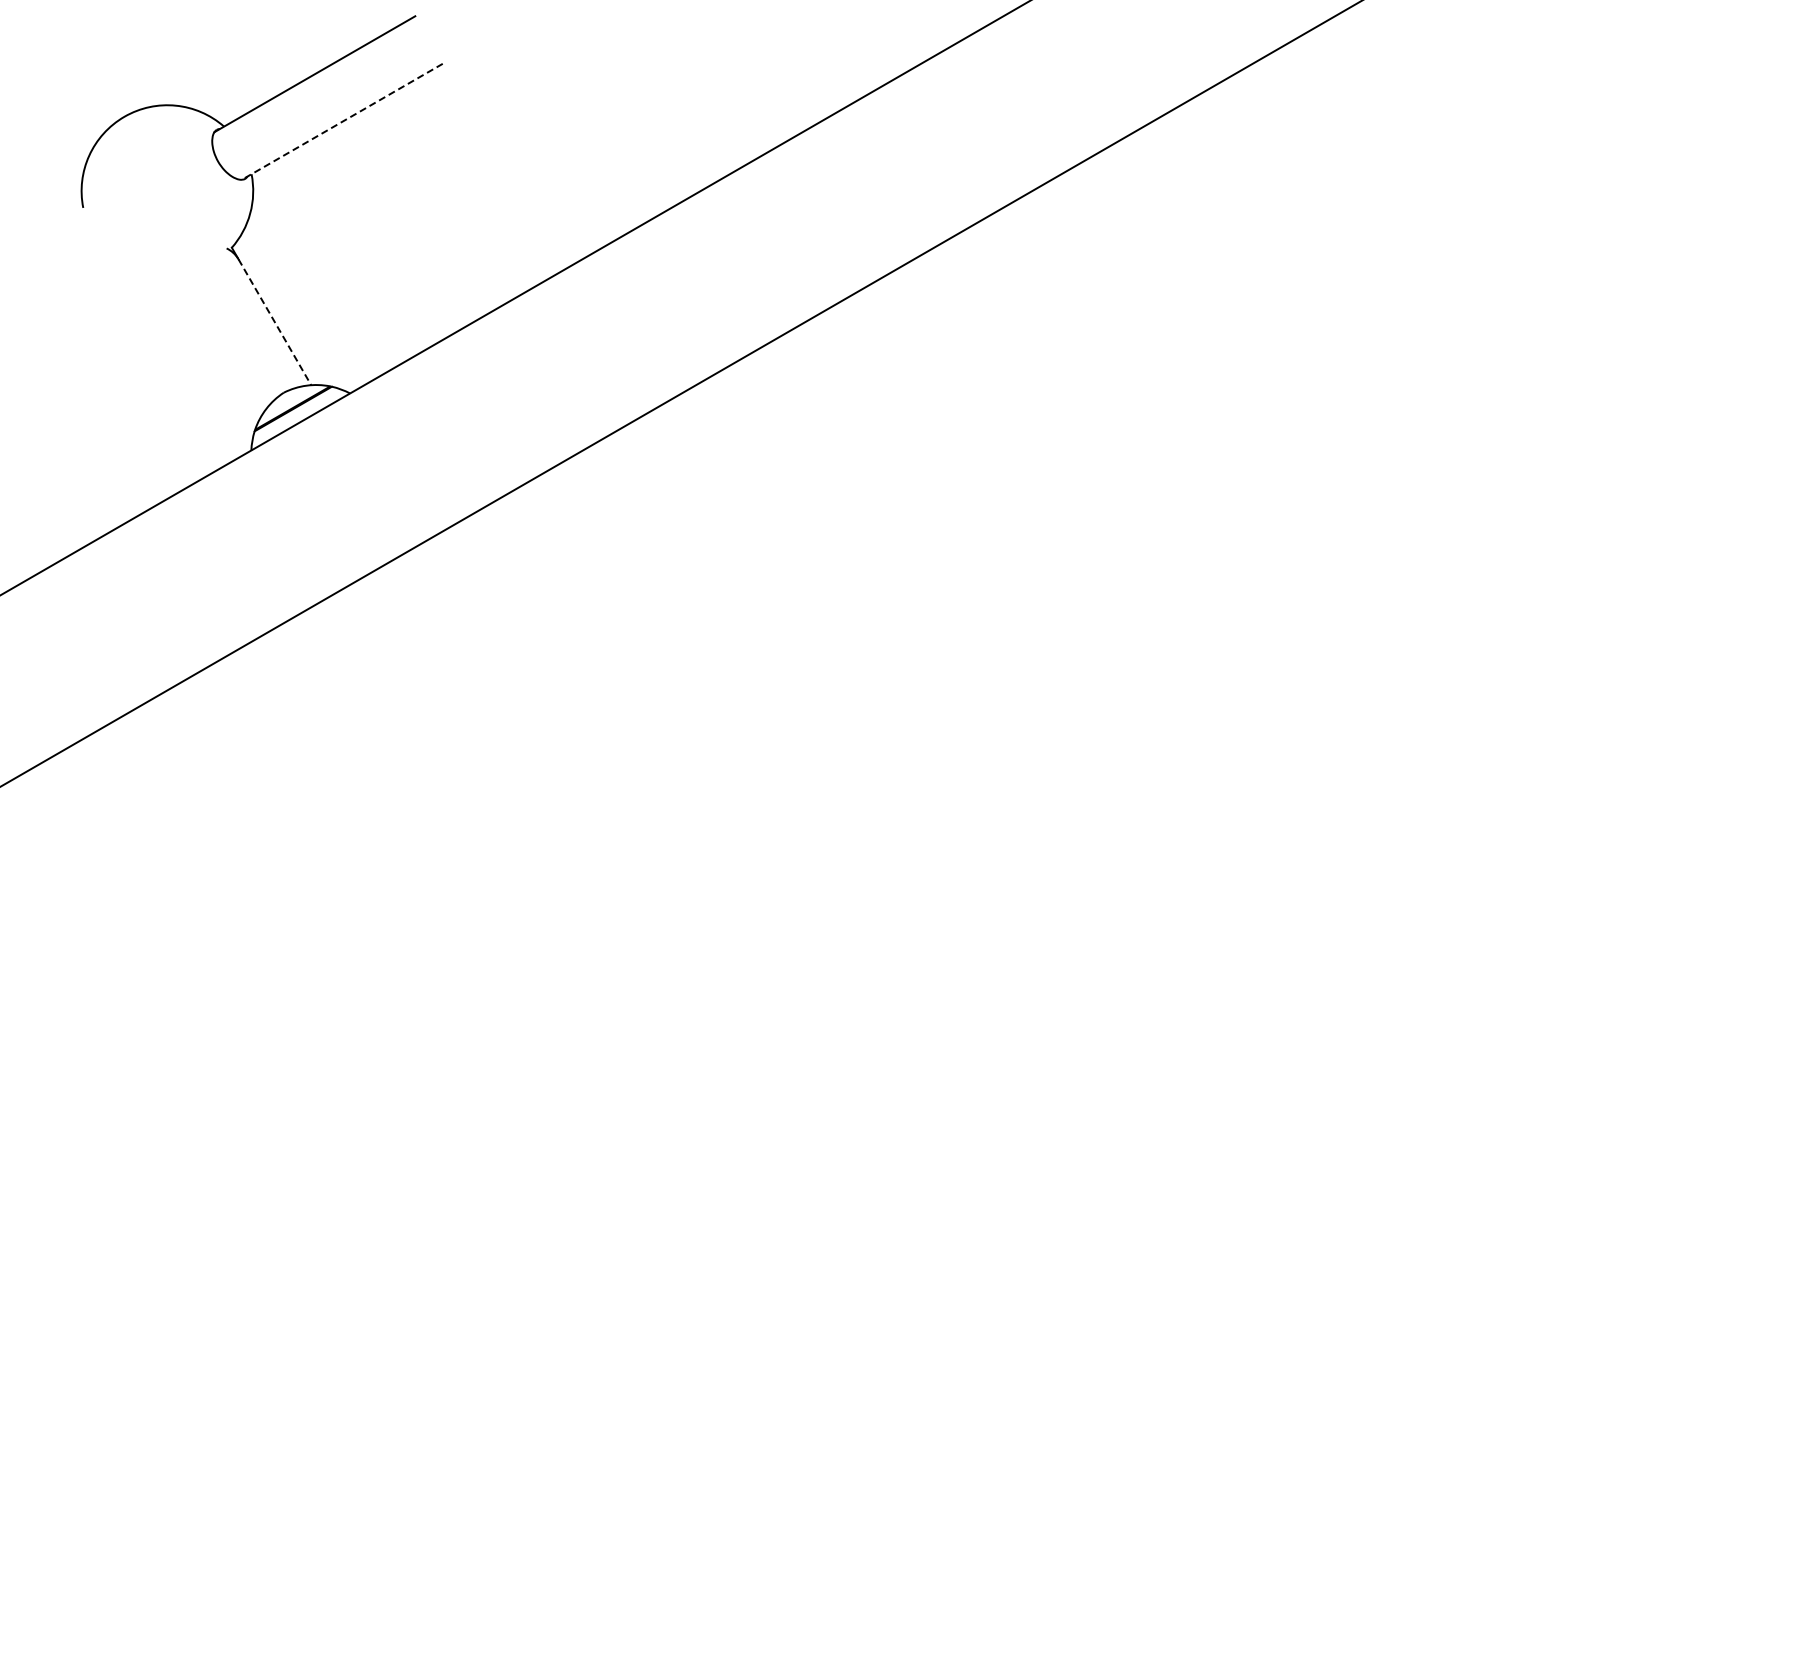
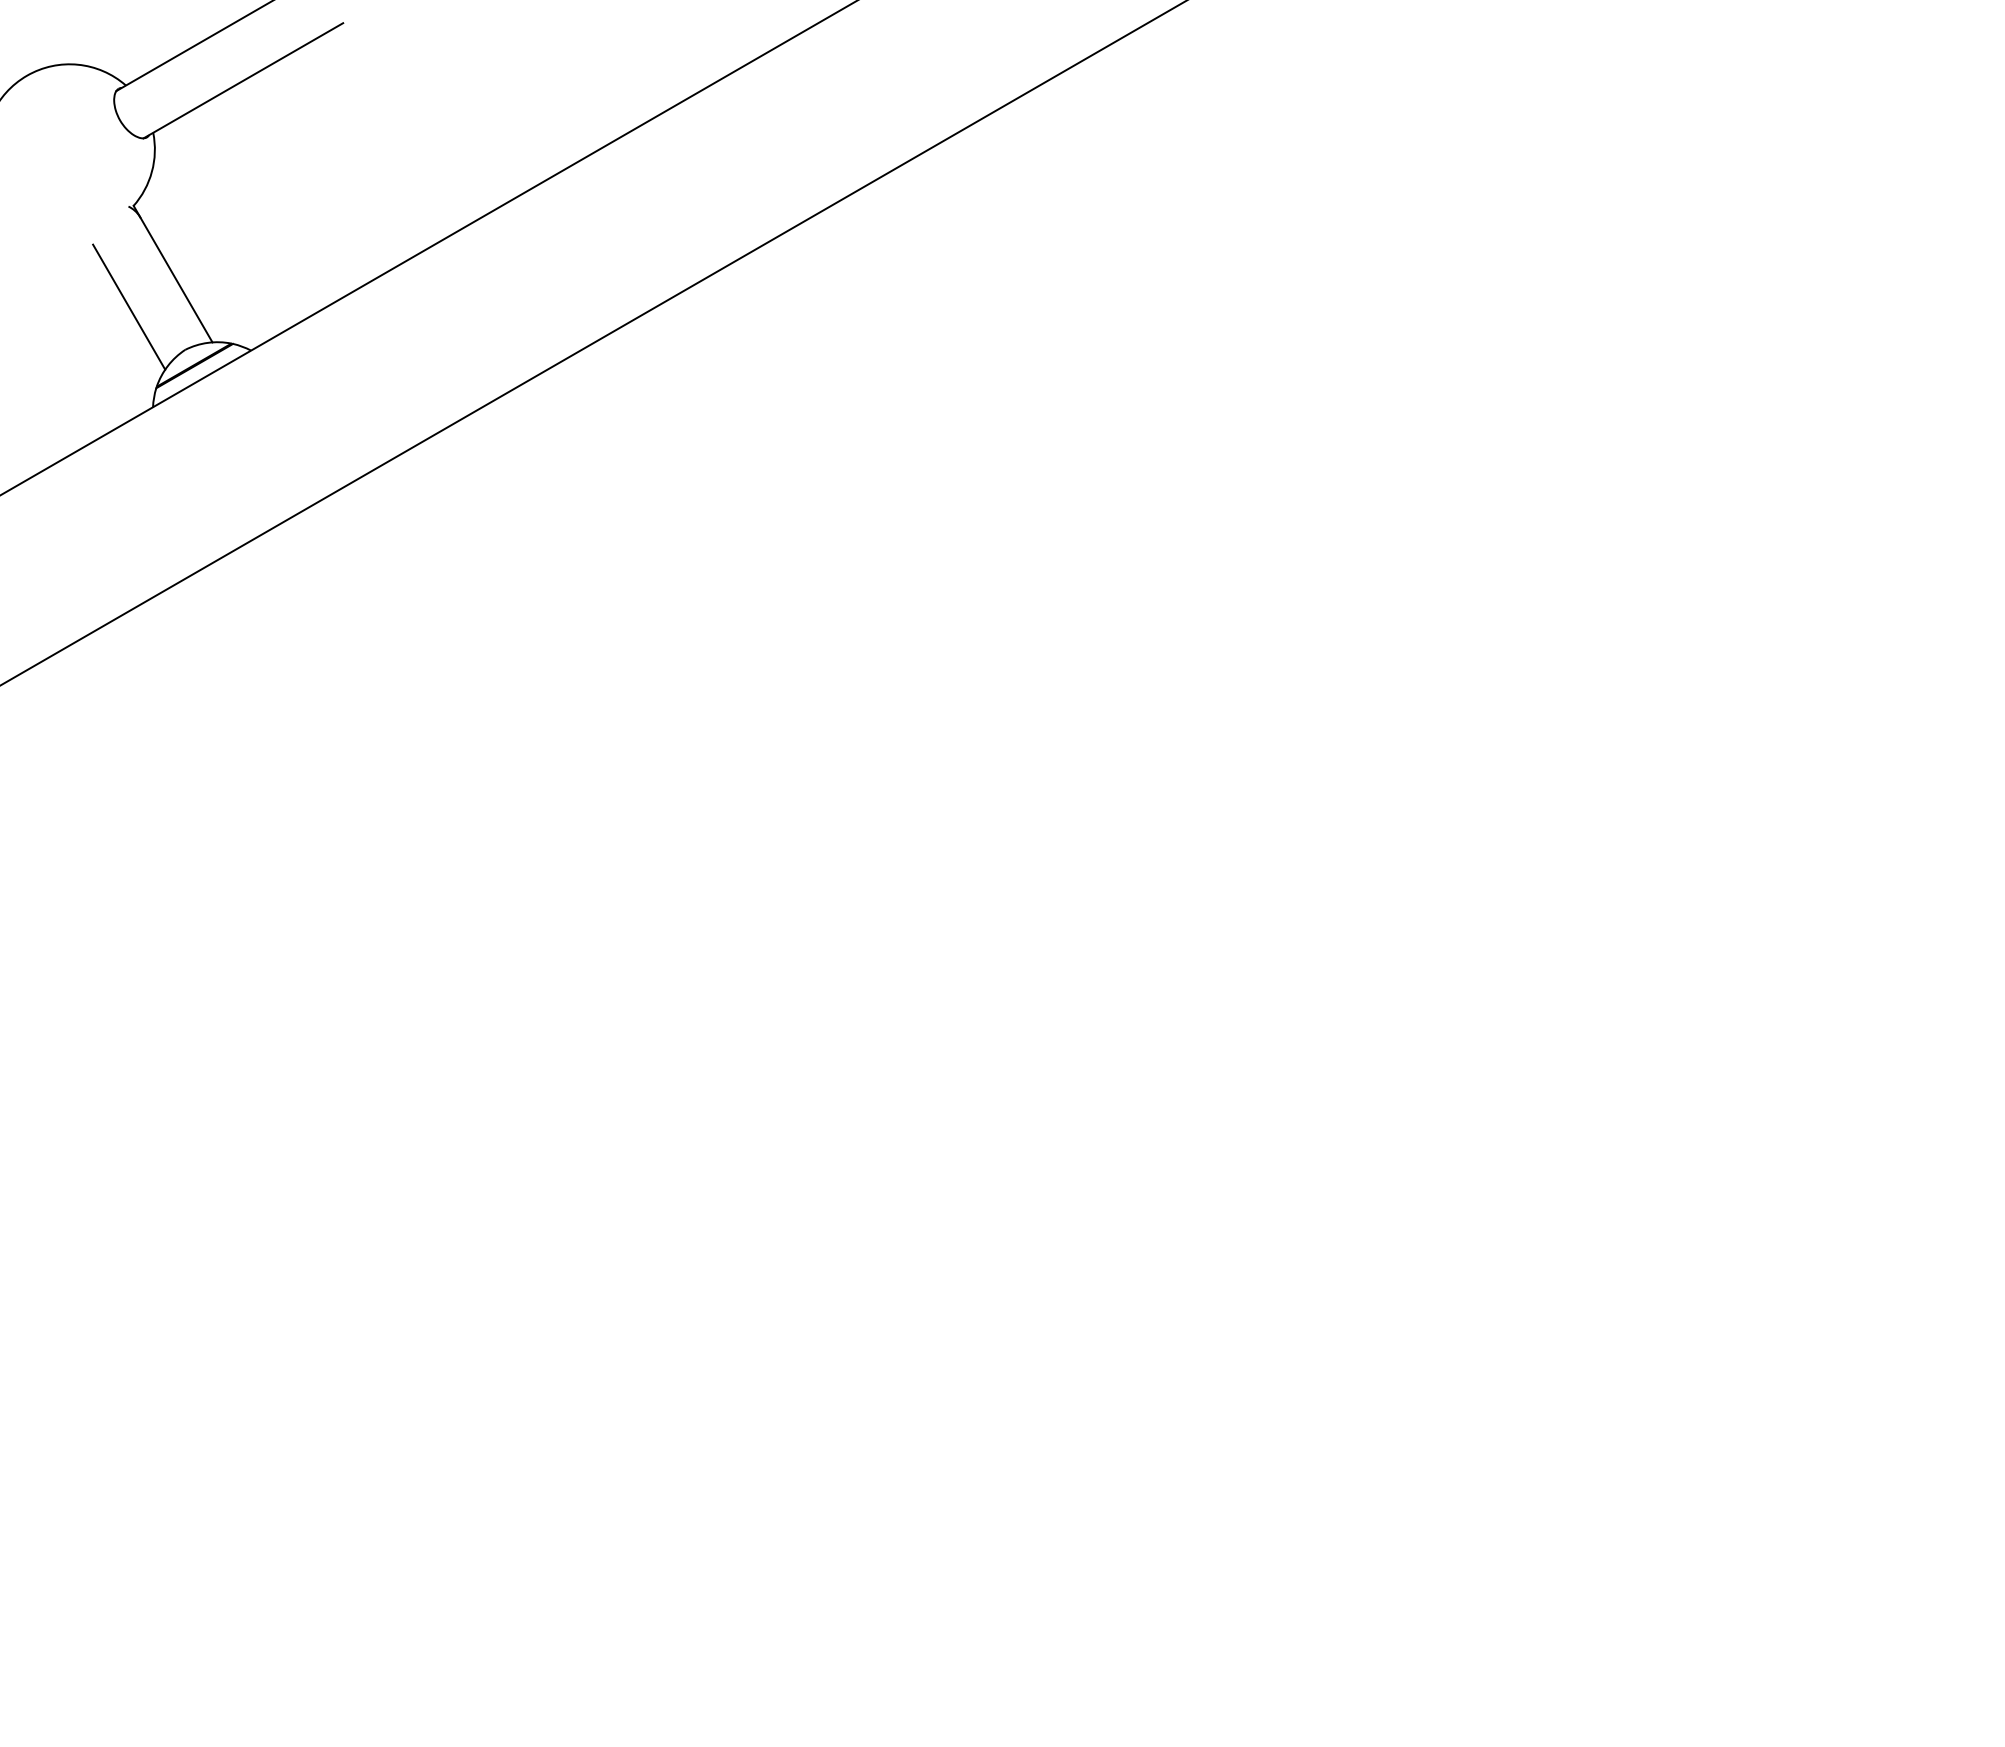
line: (341, 122) -> (242, 81), dashed -> solid
line: (274, 322) -> (176, 280), dashed -> solid
line: (227, 349) -> (129, 306), added

